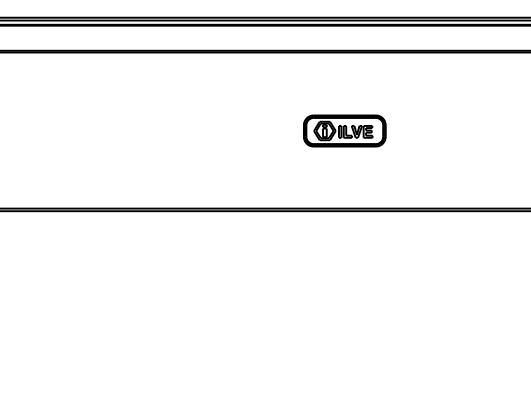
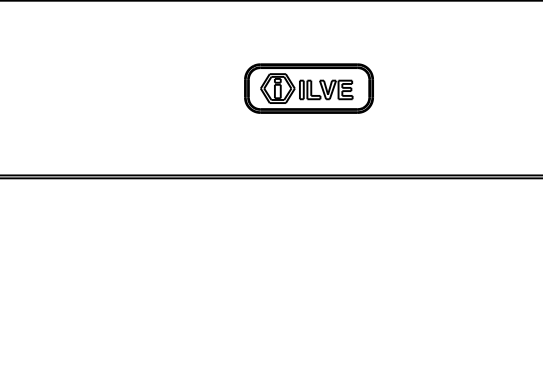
part: (344, 130) -> (308, 88), size x1.4

